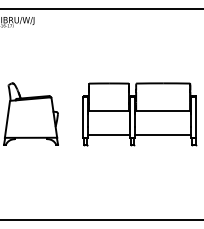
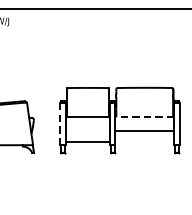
line: (163, 111) -> (145, 117), solid -> dashed
line: (83, 117) -> (60, 123), solid -> dashed
line: (163, 134) -> (145, 130), moved

